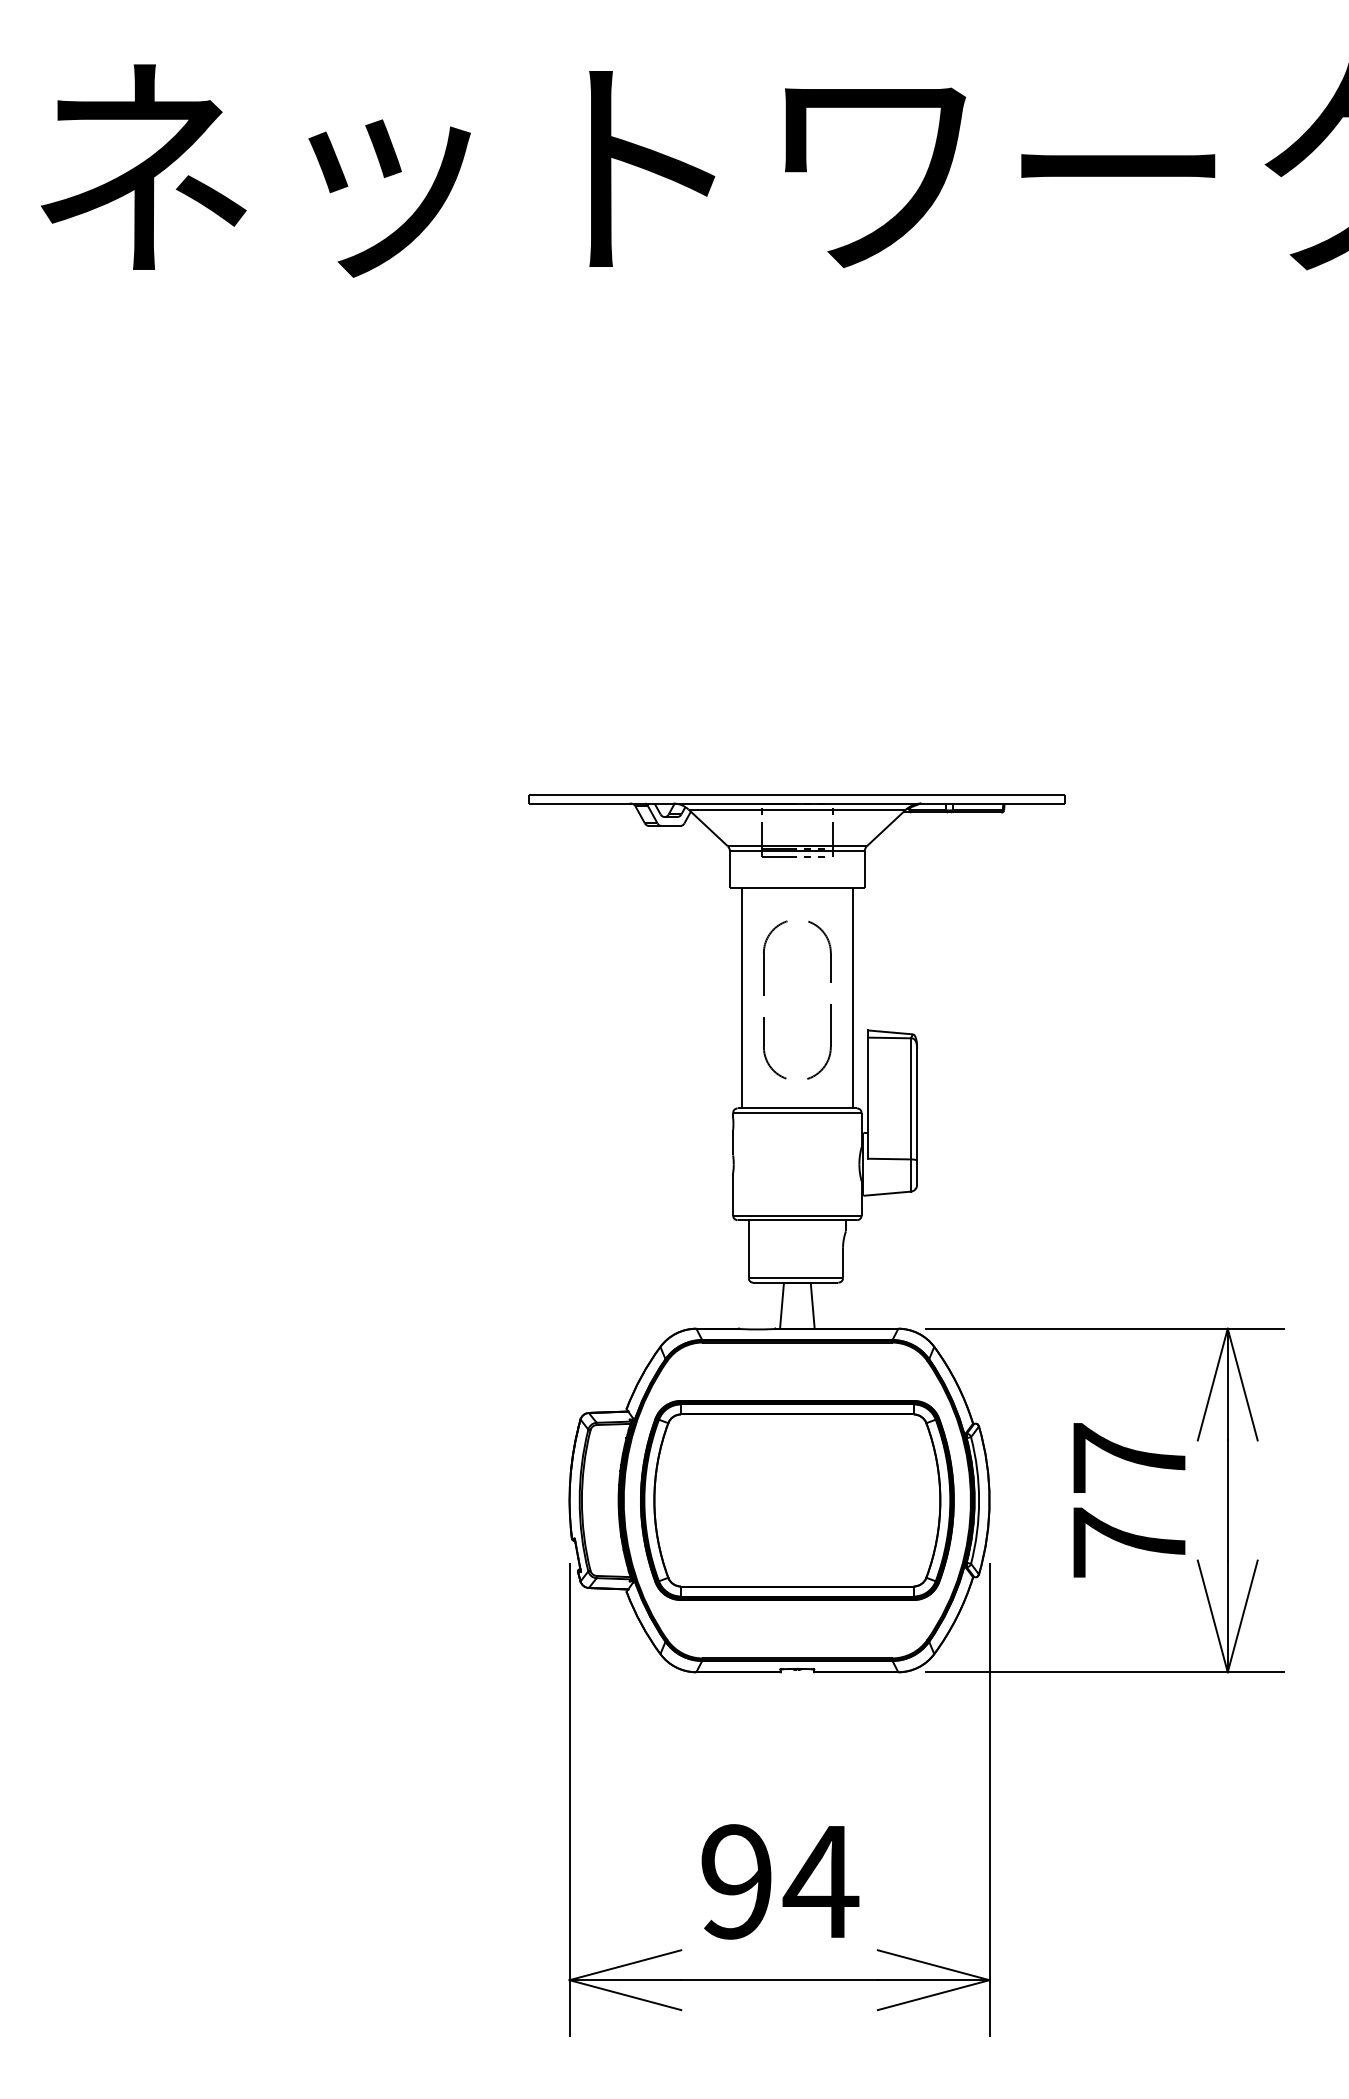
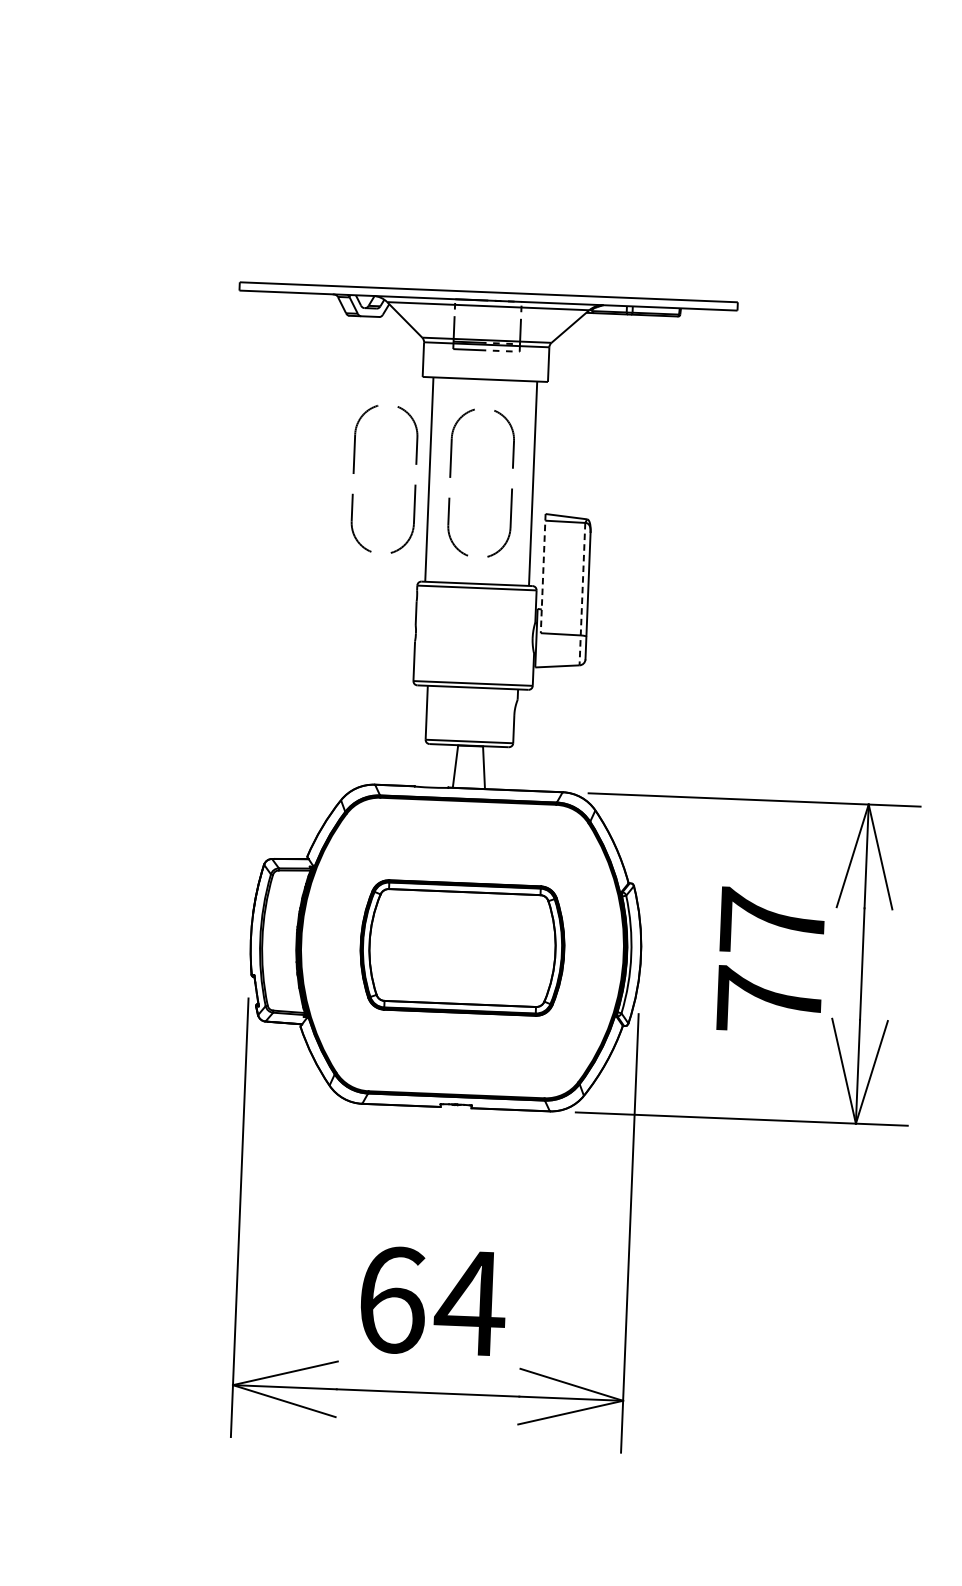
part: (660, 995) -> (354, 473), added
line: (867, 1095) -> (542, 574), solid -> dashed
line: (910, 1114) -> (581, 593), solid -> dashed
part: (797, 1500) -> (462, 948), size x0.7
text: (736, 1881) -> (391, 1299), 94 -> 64

